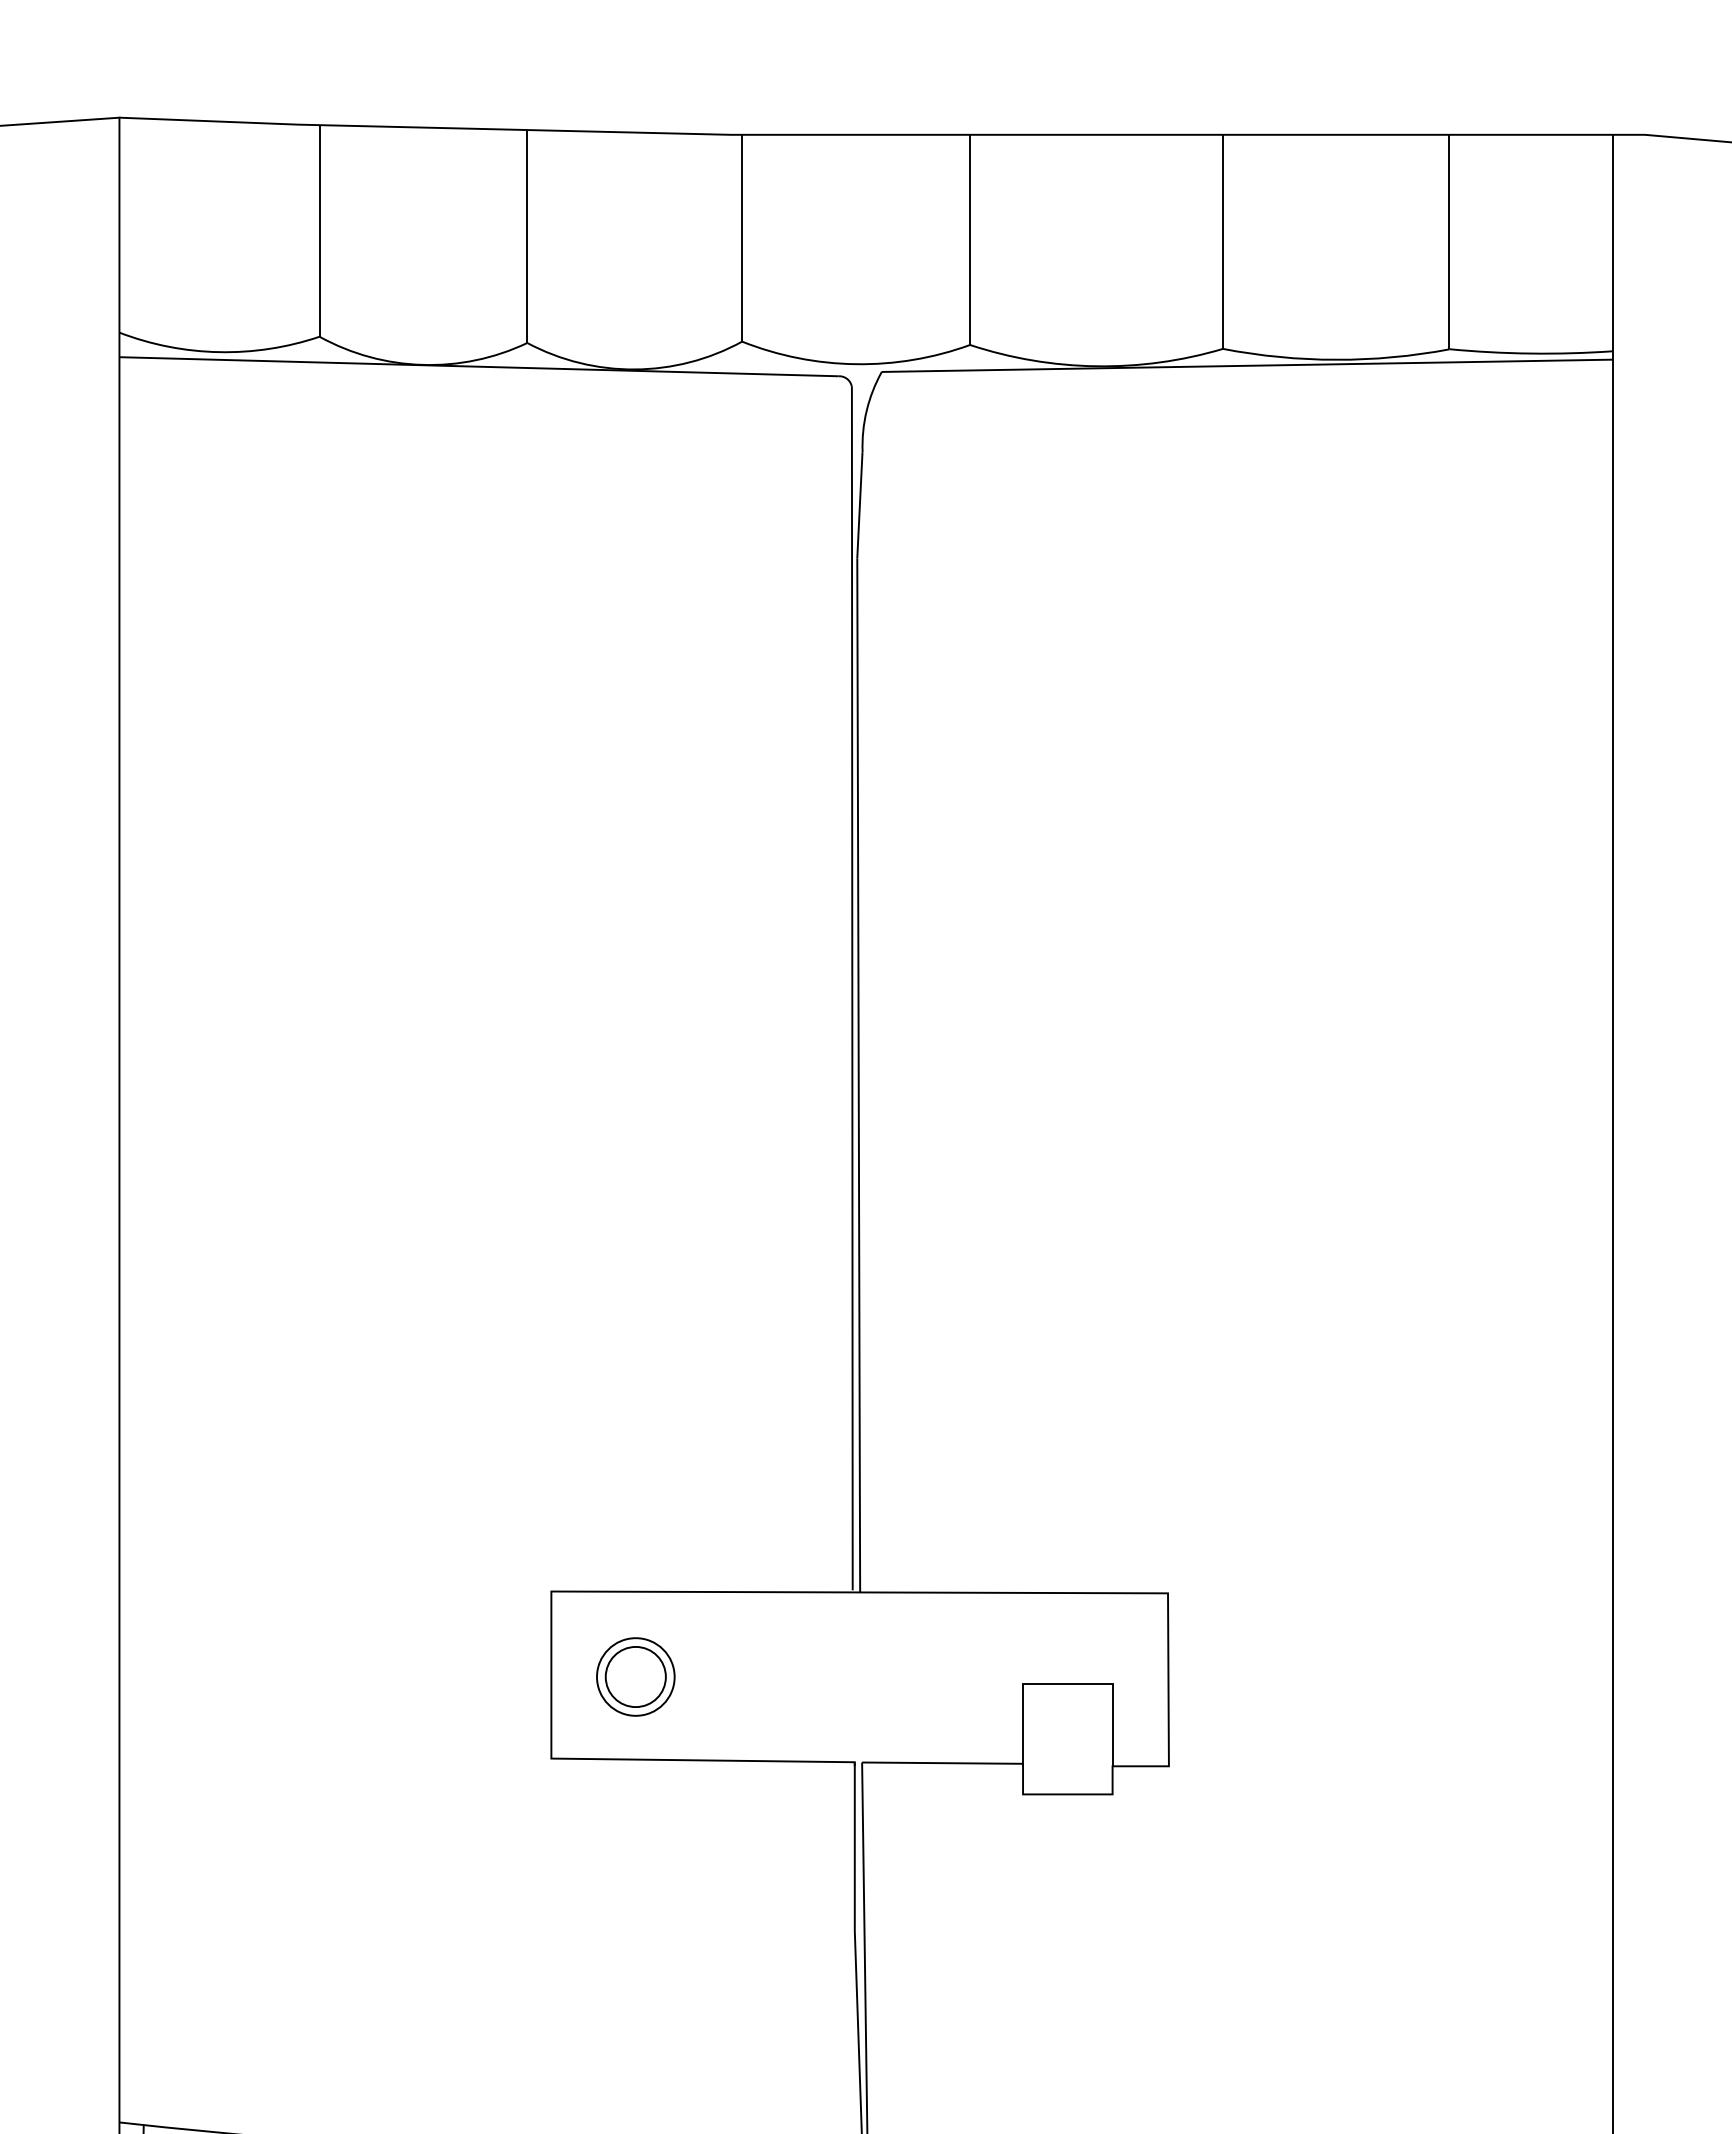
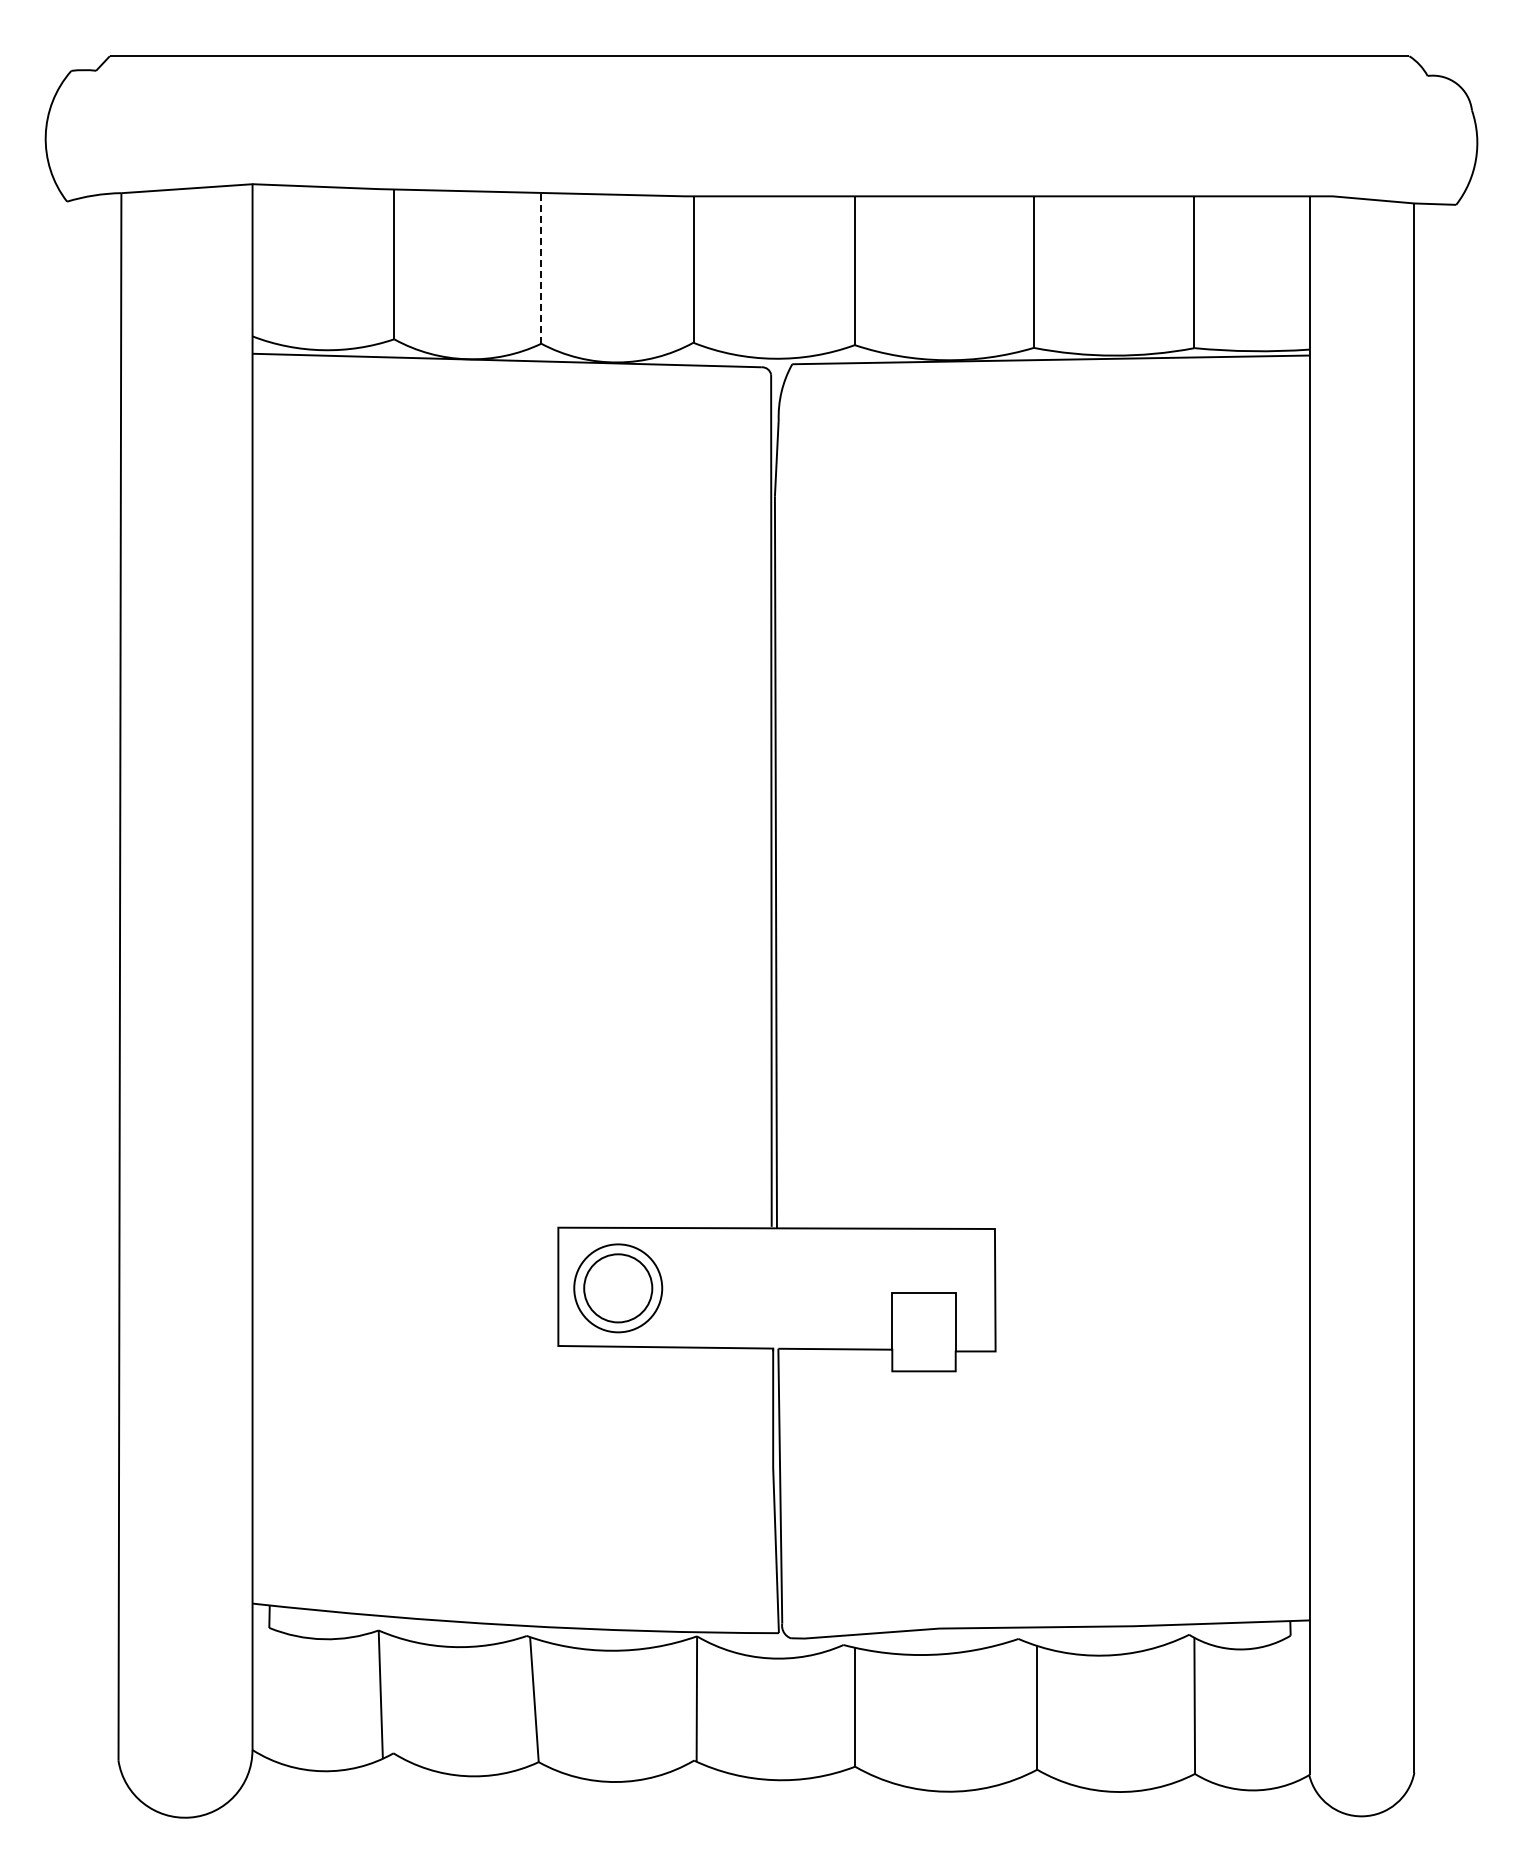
line: (527, 236) -> (541, 268), solid -> dashed
part: (634, 1675) -> (617, 1287), size x1.6

